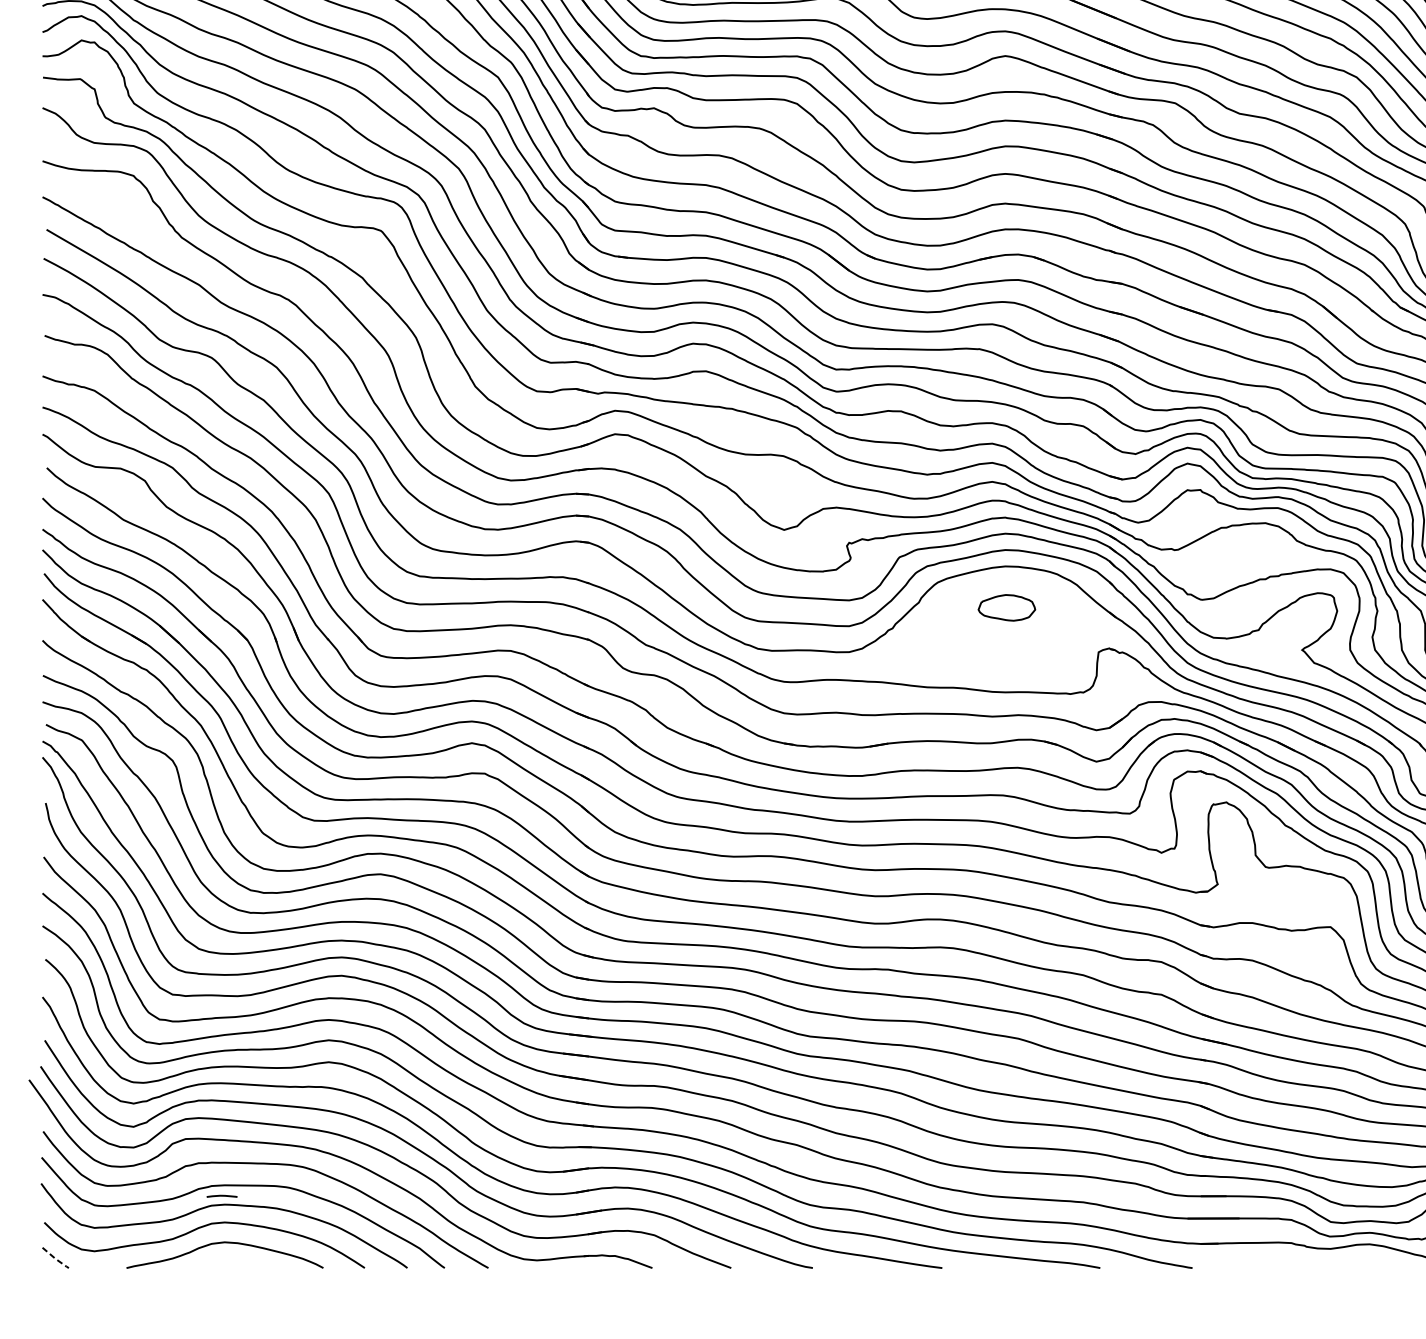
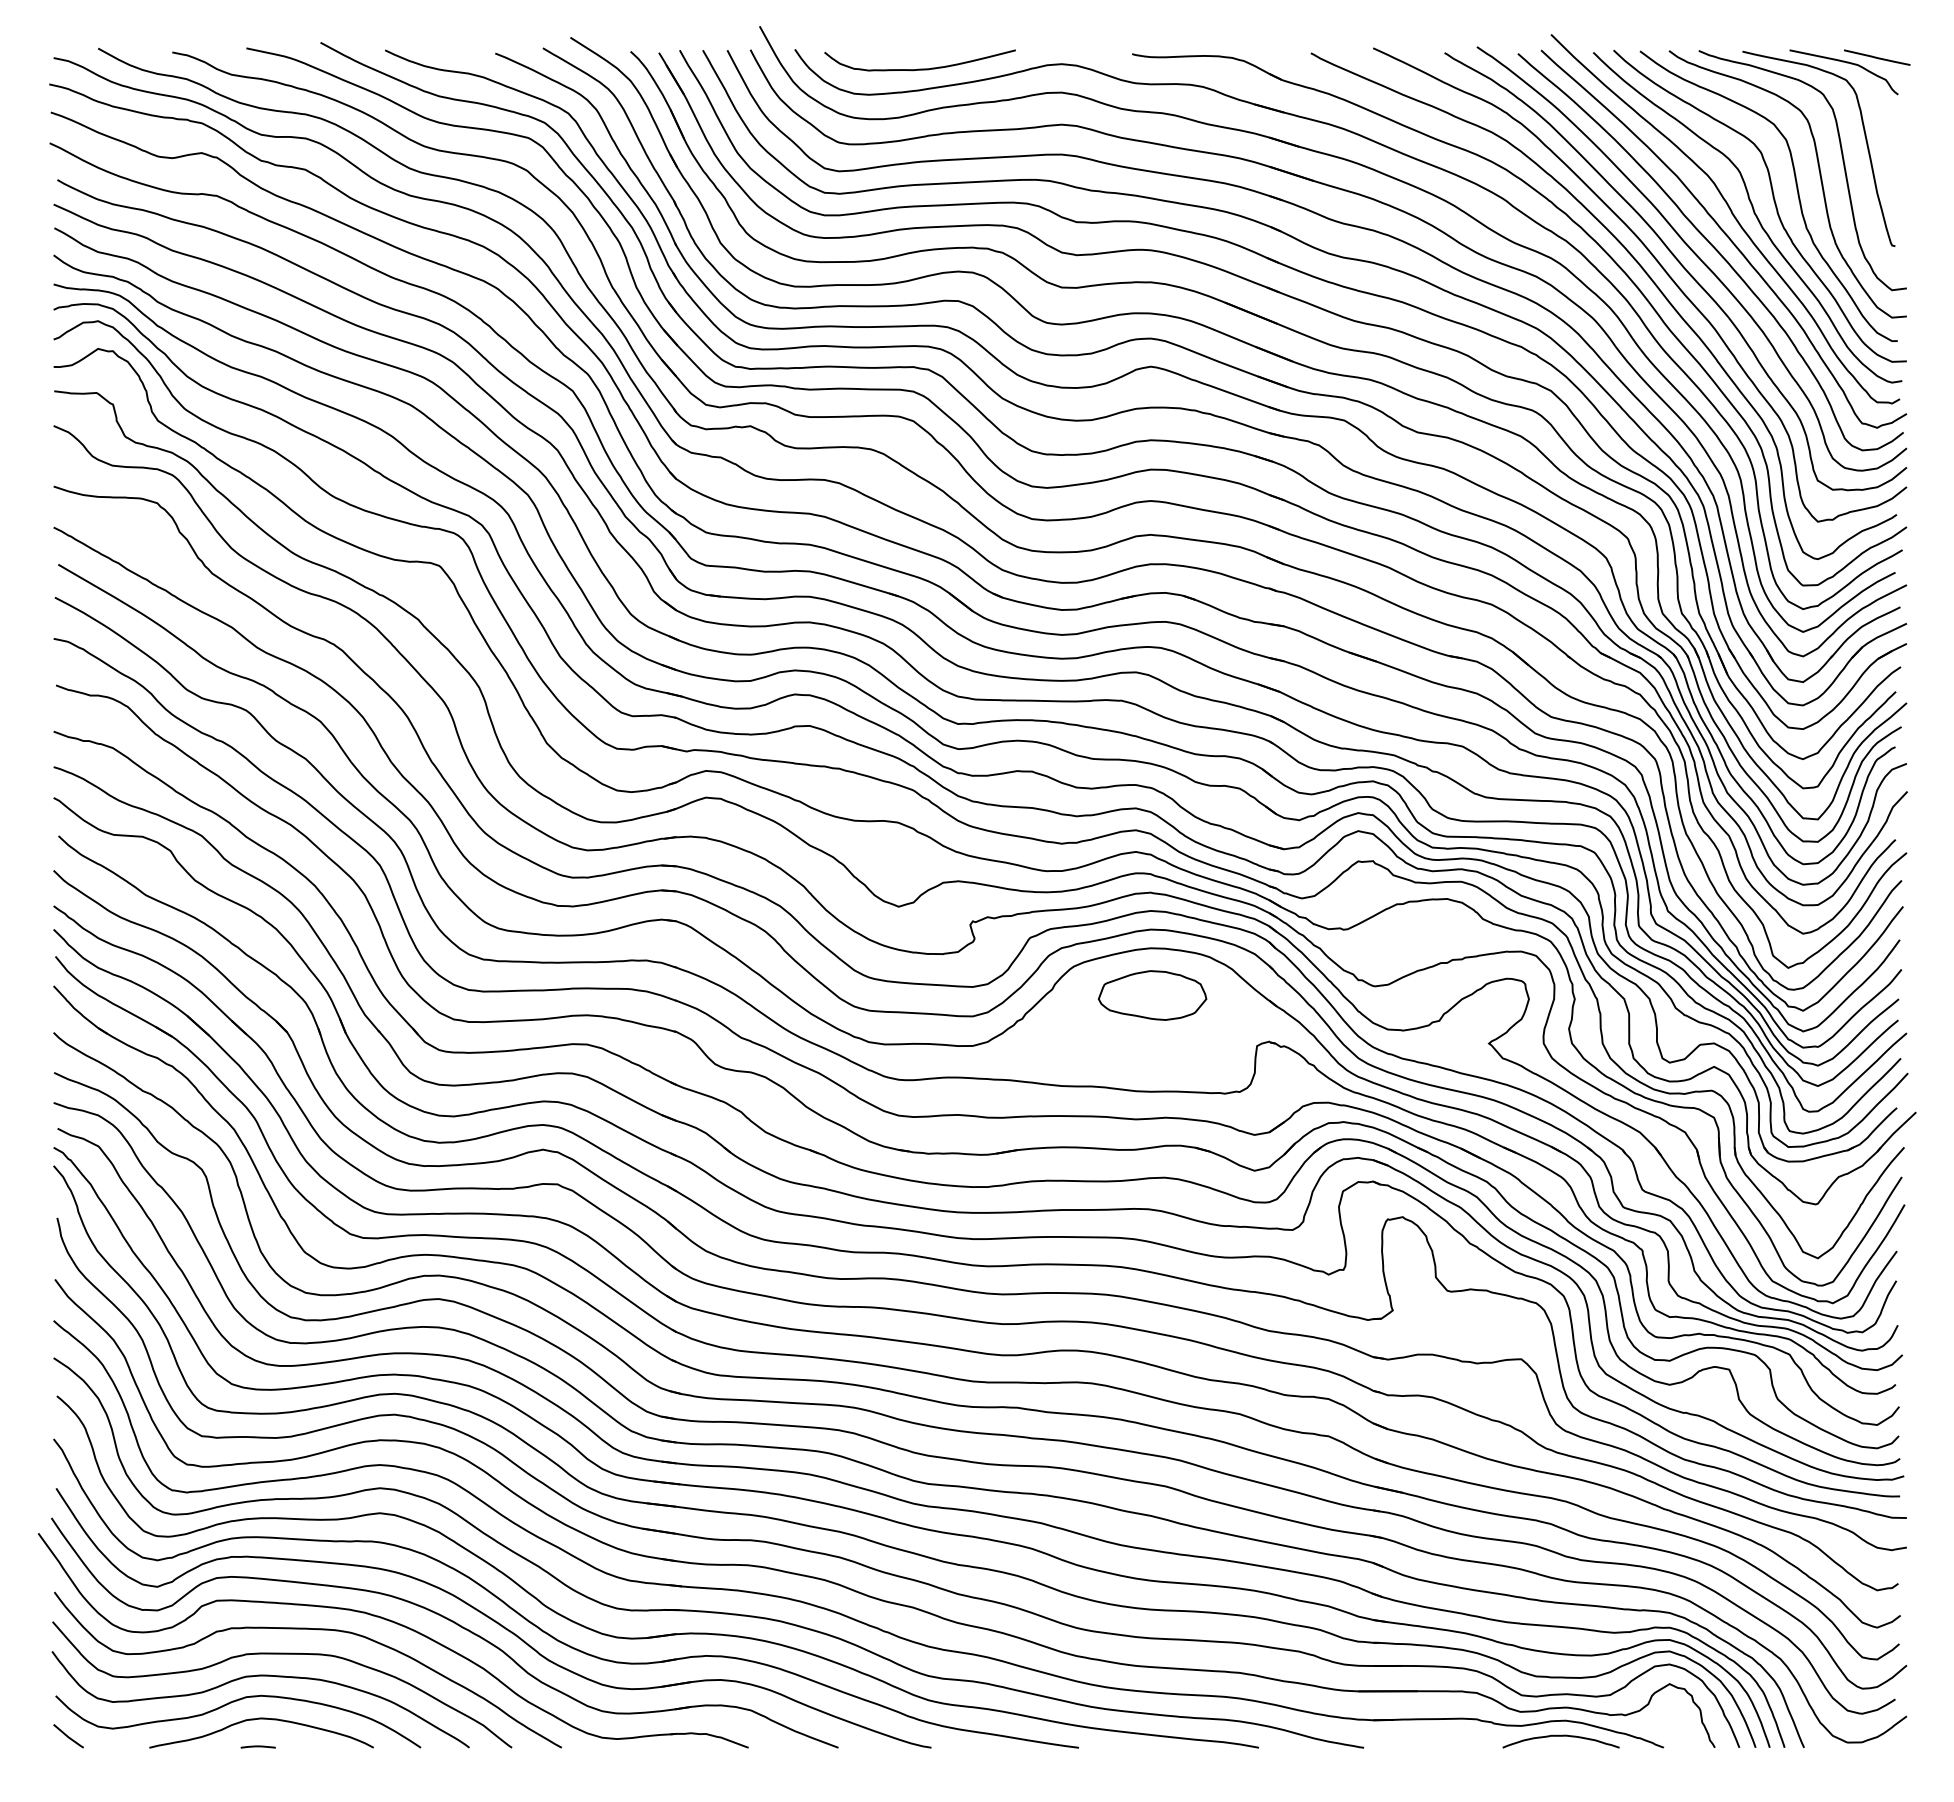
part: (1006, 607) -> (1152, 995), size x1.67
line: (221, 1195) -> (257, 1746), moved
curve: (1364, 1258) -> (1560, 1736), added
line: (55, 1259) -> (68, 1737), dashed -> solid

